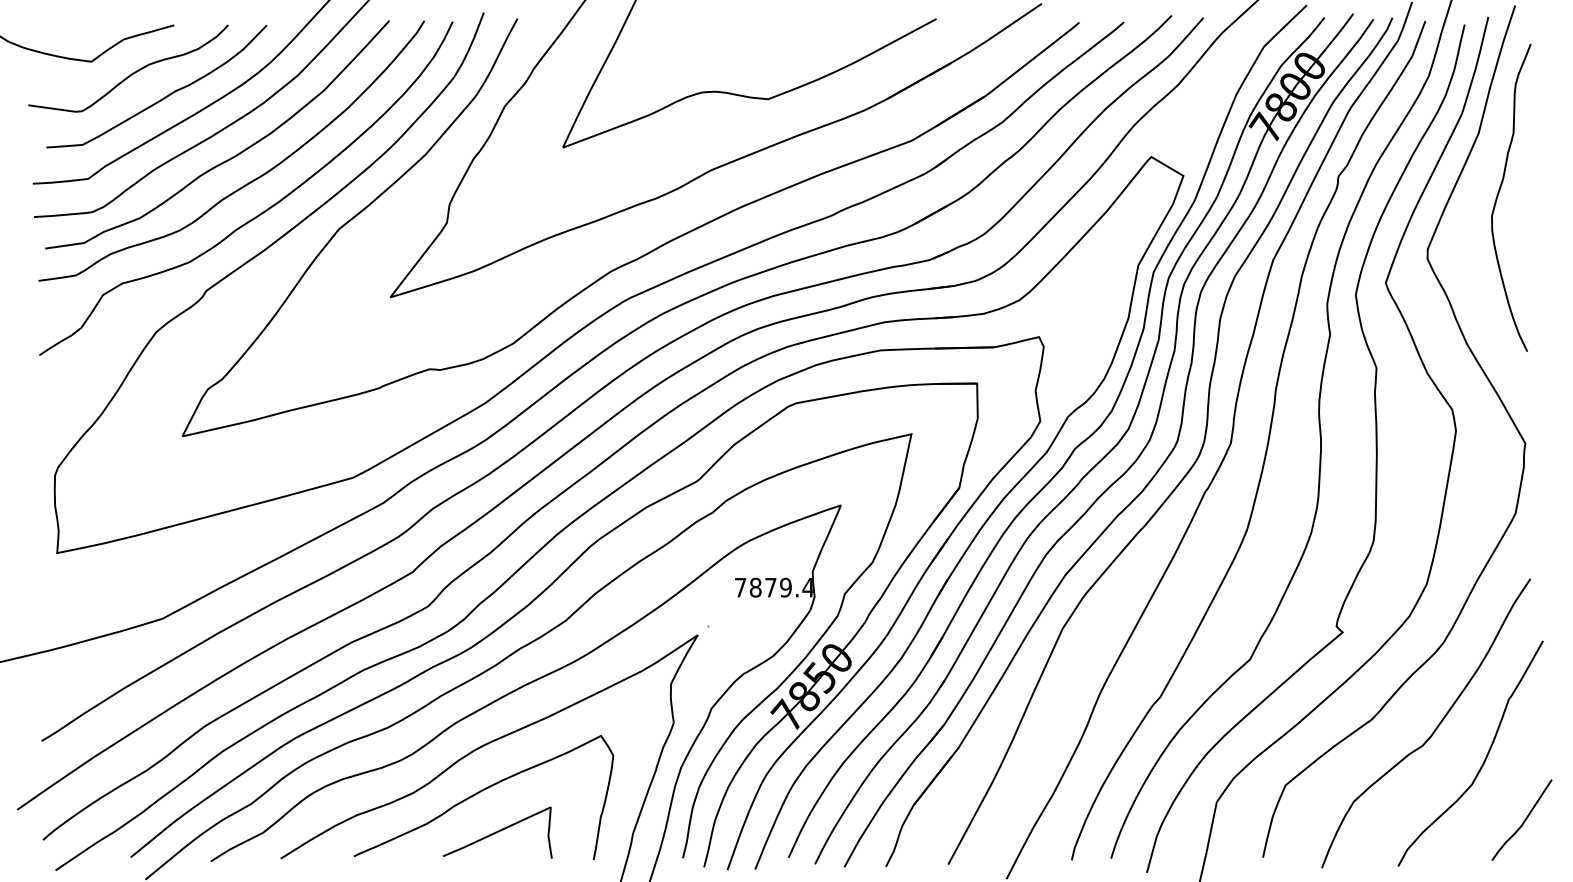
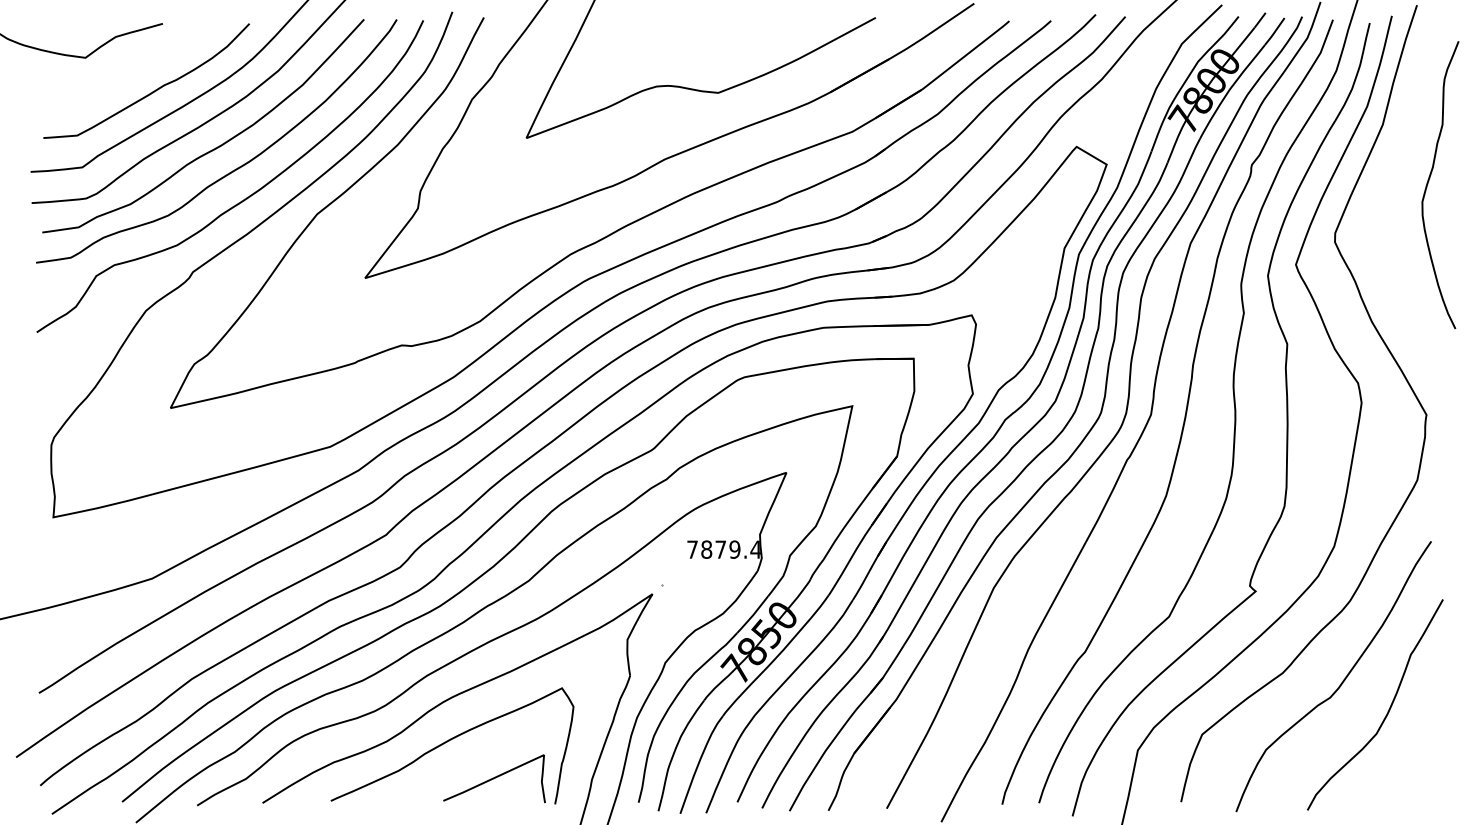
curve: (131, 73) -> (122, 68), removed
curve: (1499, 193) -> (1429, 181), moved
curve: (1523, 821) -> (1424, 768), removed
curve: (497, 832) -> (494, 778), moved

